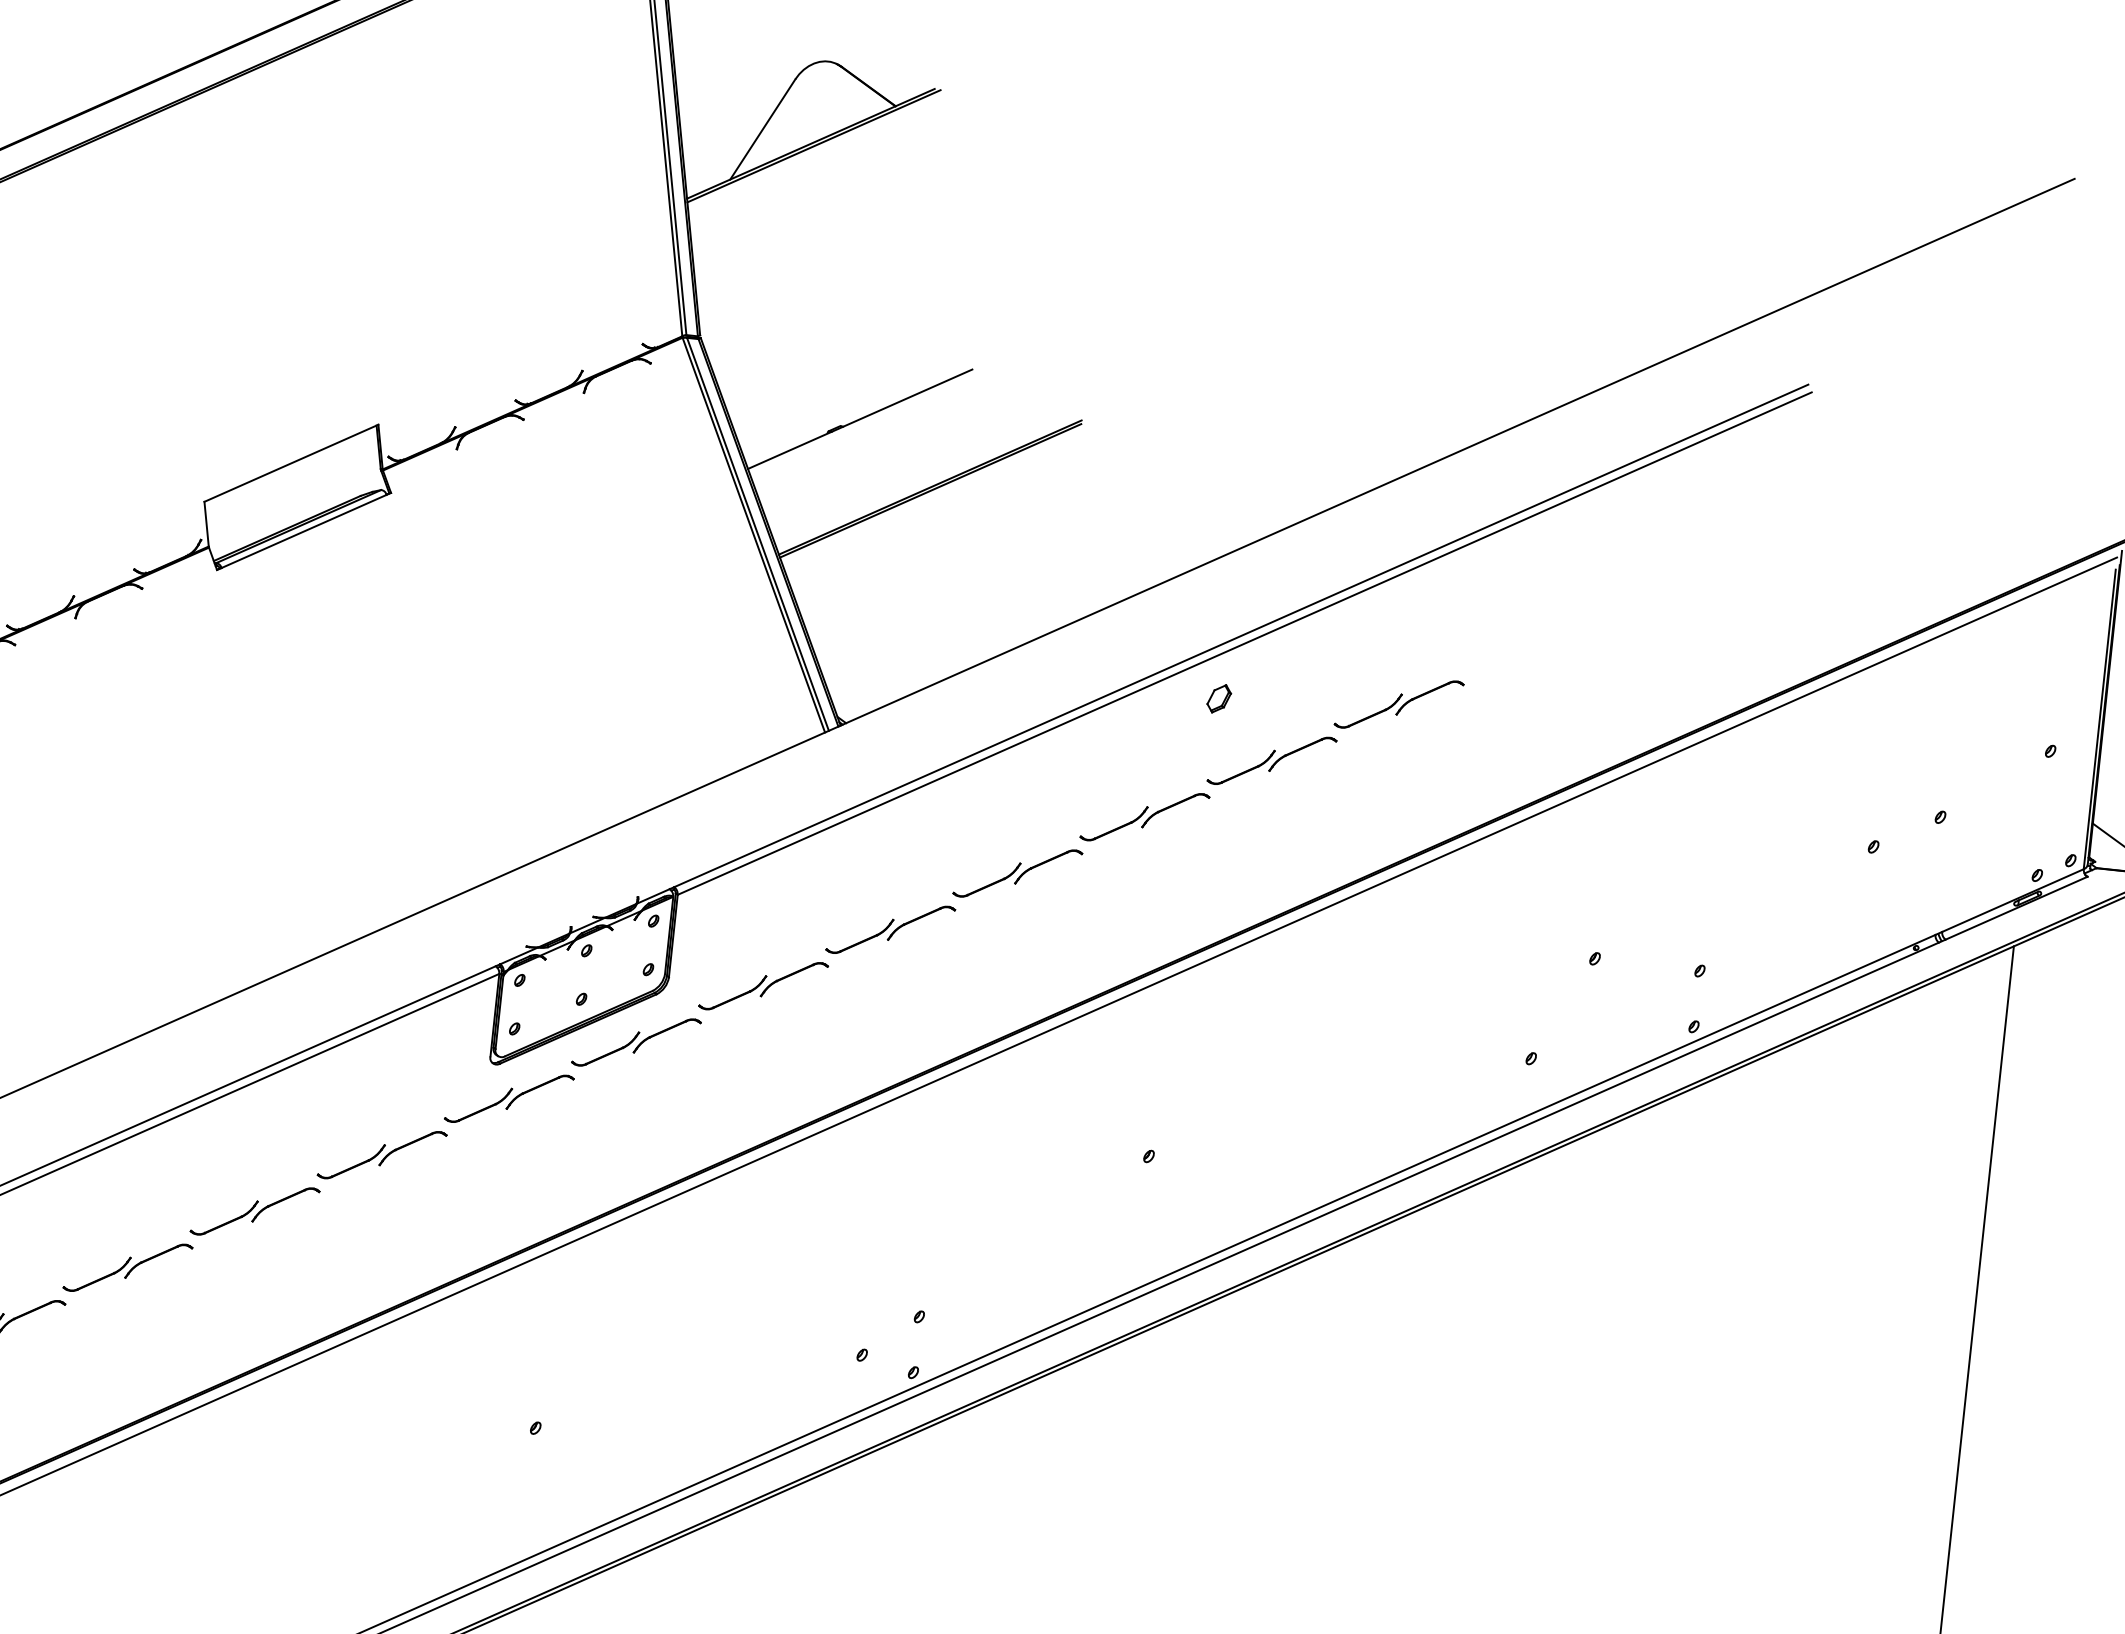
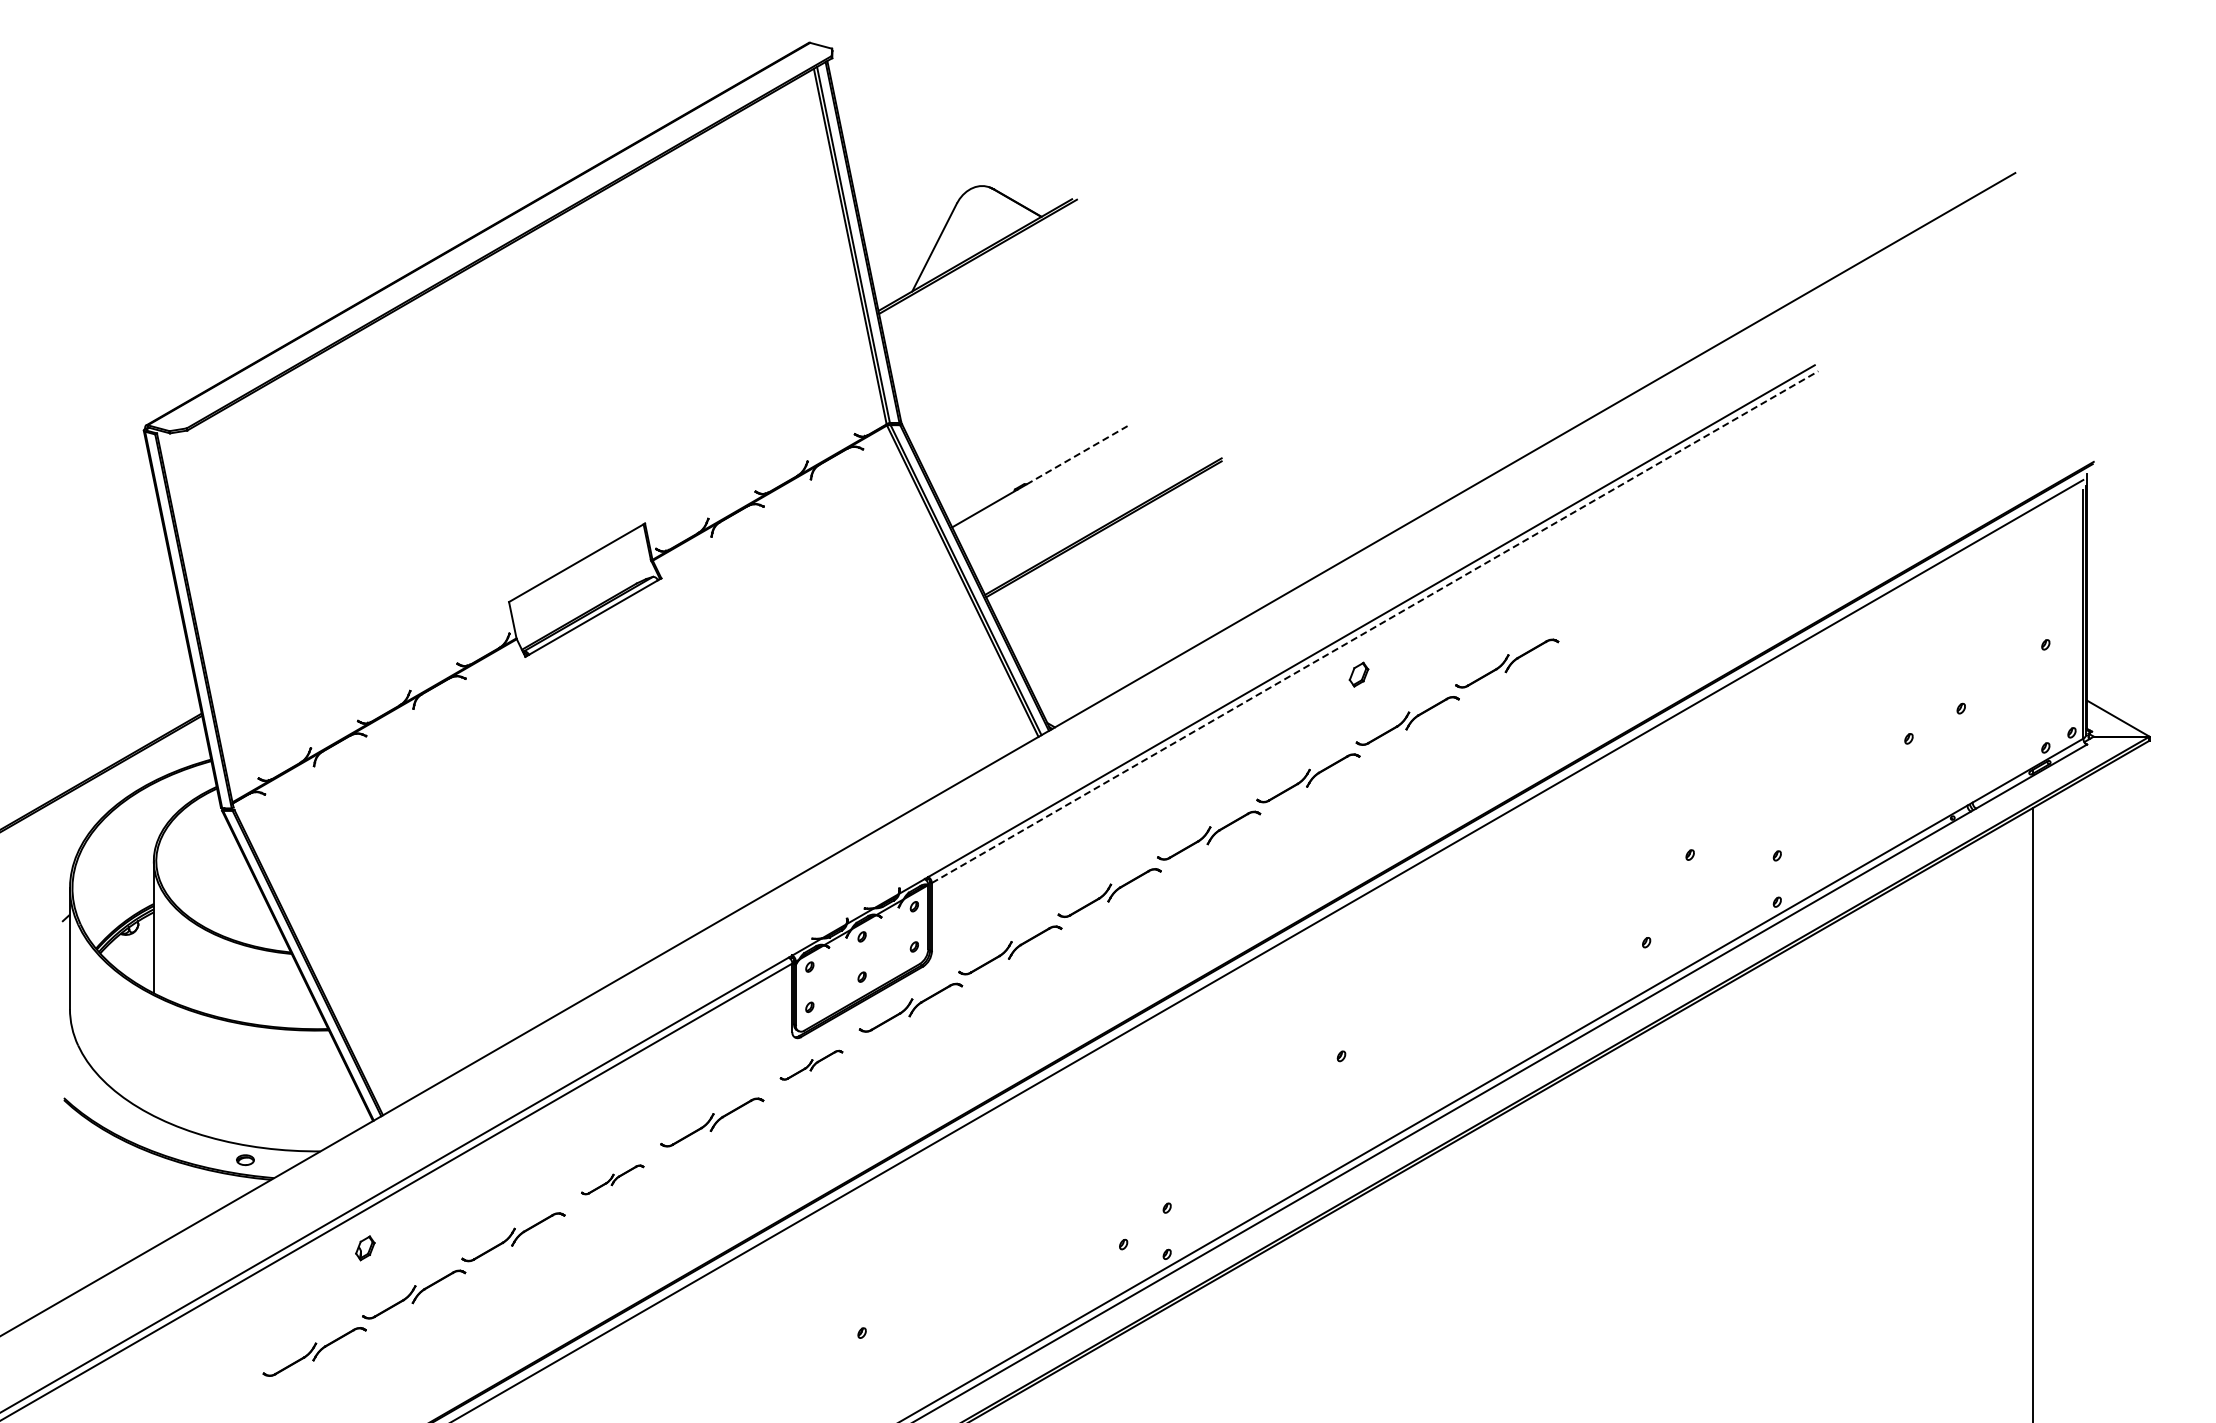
line: (908, 398) -> (1077, 455), solid -> dashed
line: (1245, 644) -> (1375, 627), solid -> dashed
part: (509, 1099) -> (811, 1065), size x0.6
part: (254, 1210) -> (612, 1179), size x0.6

